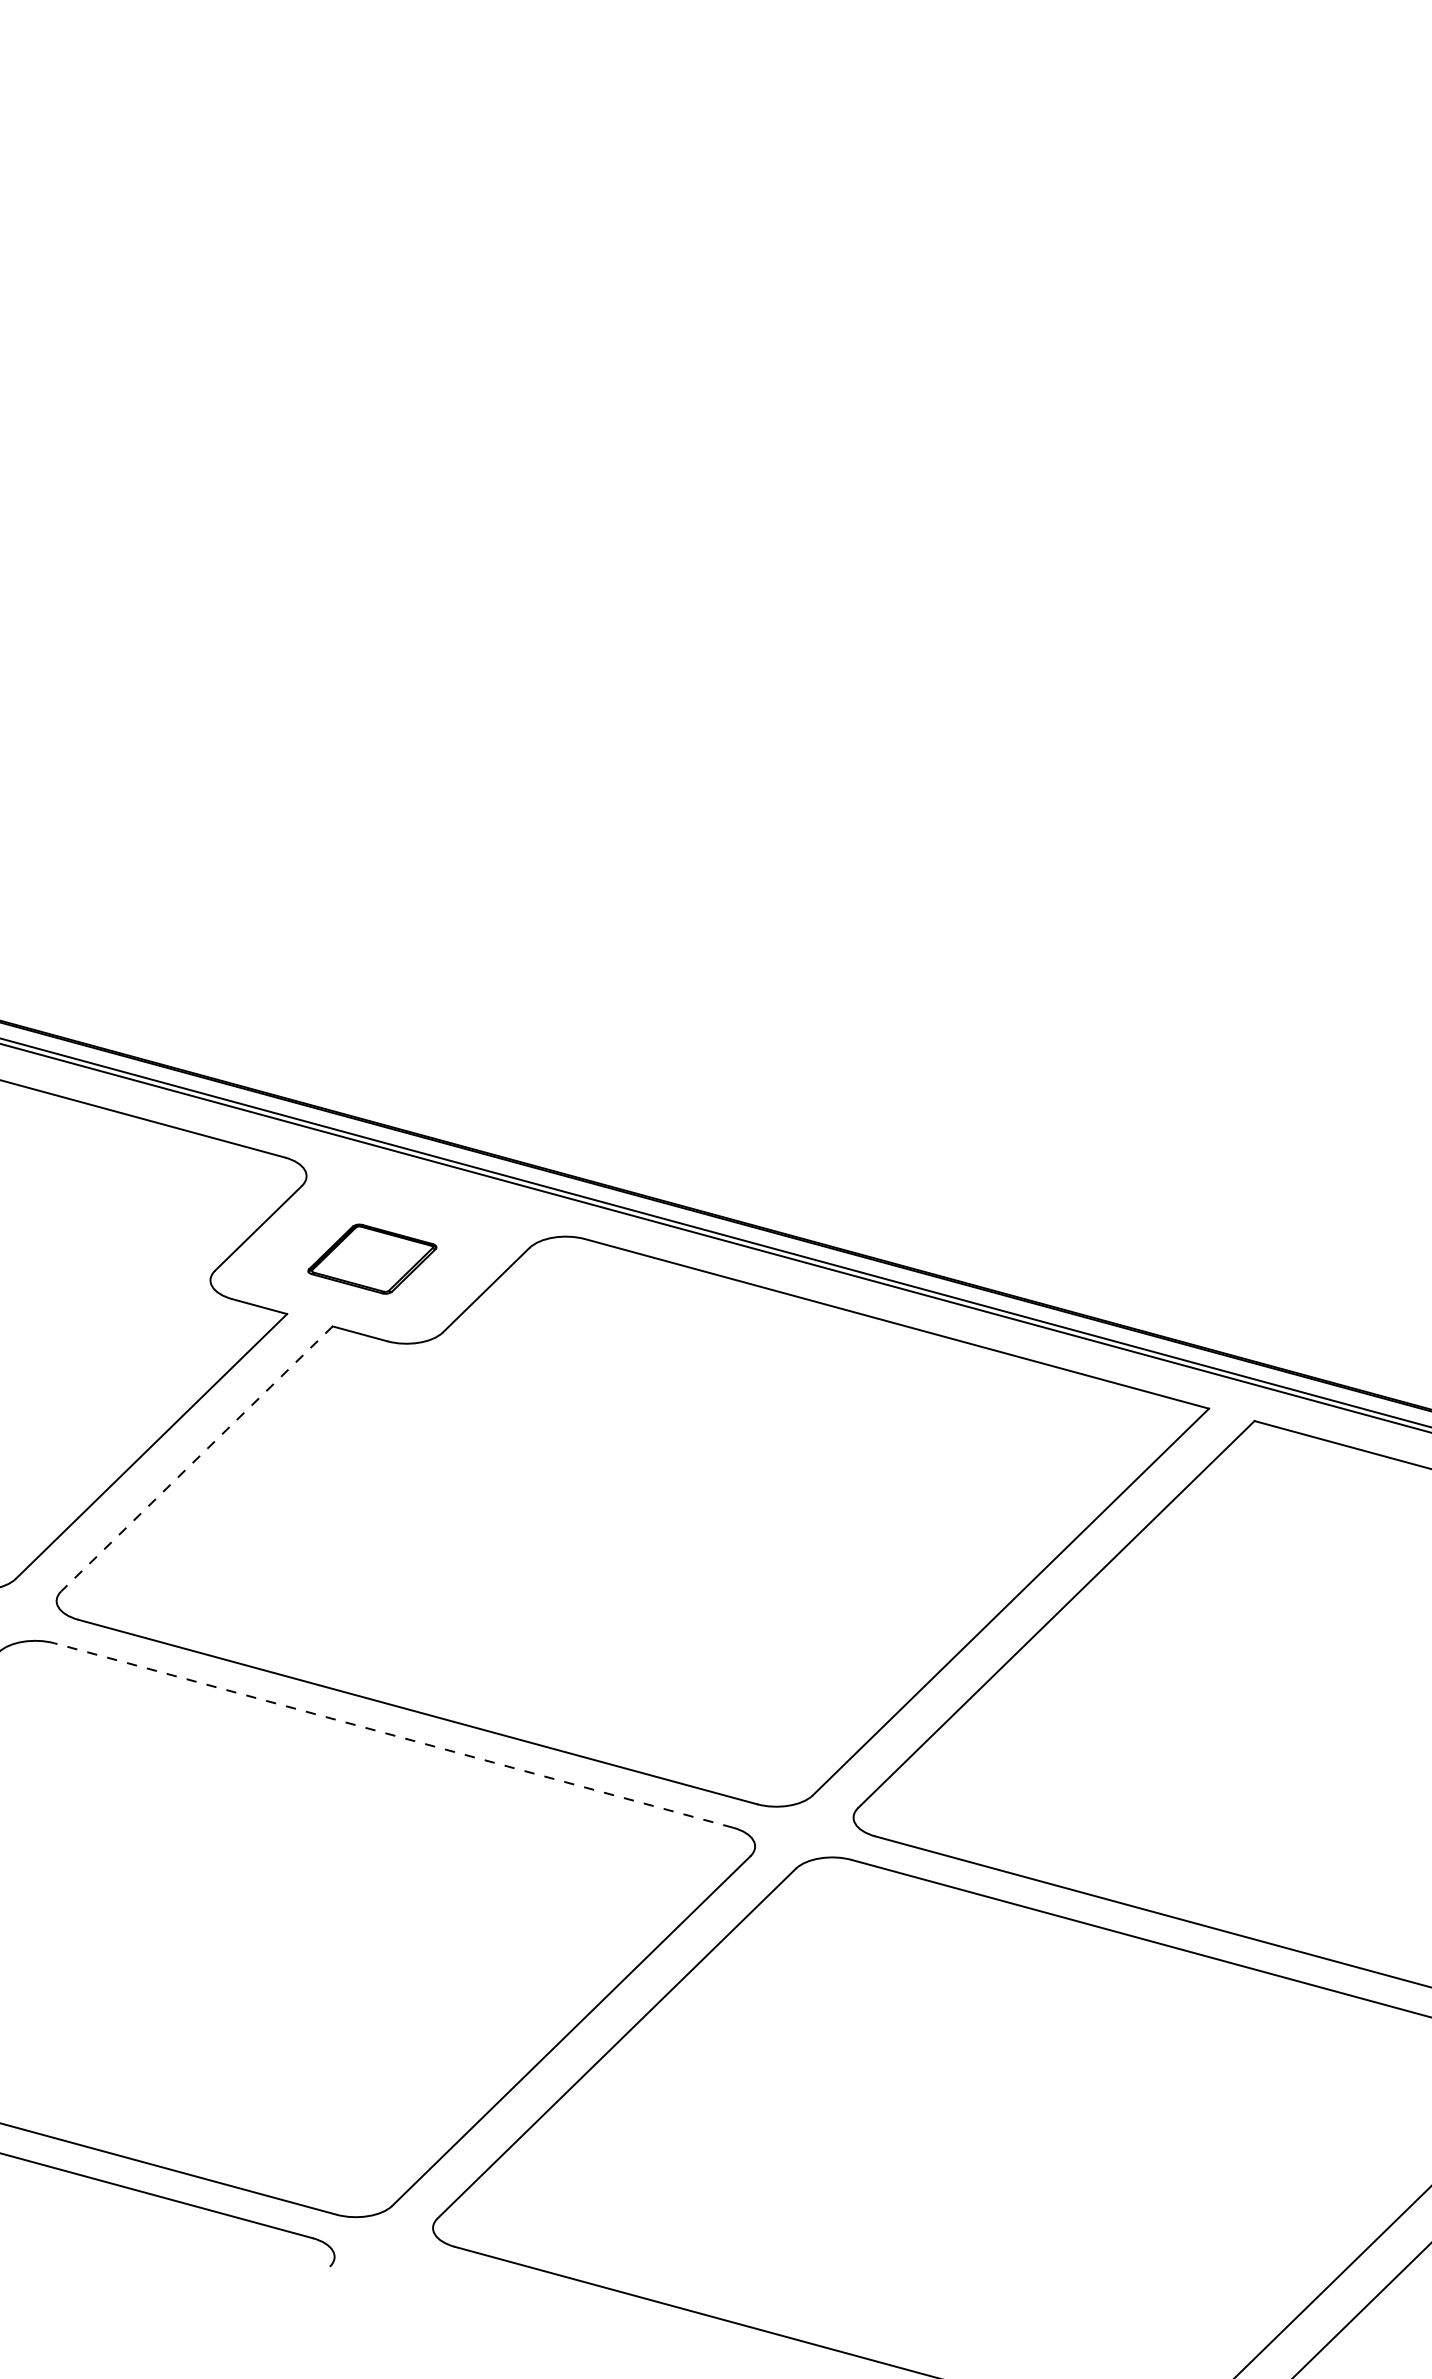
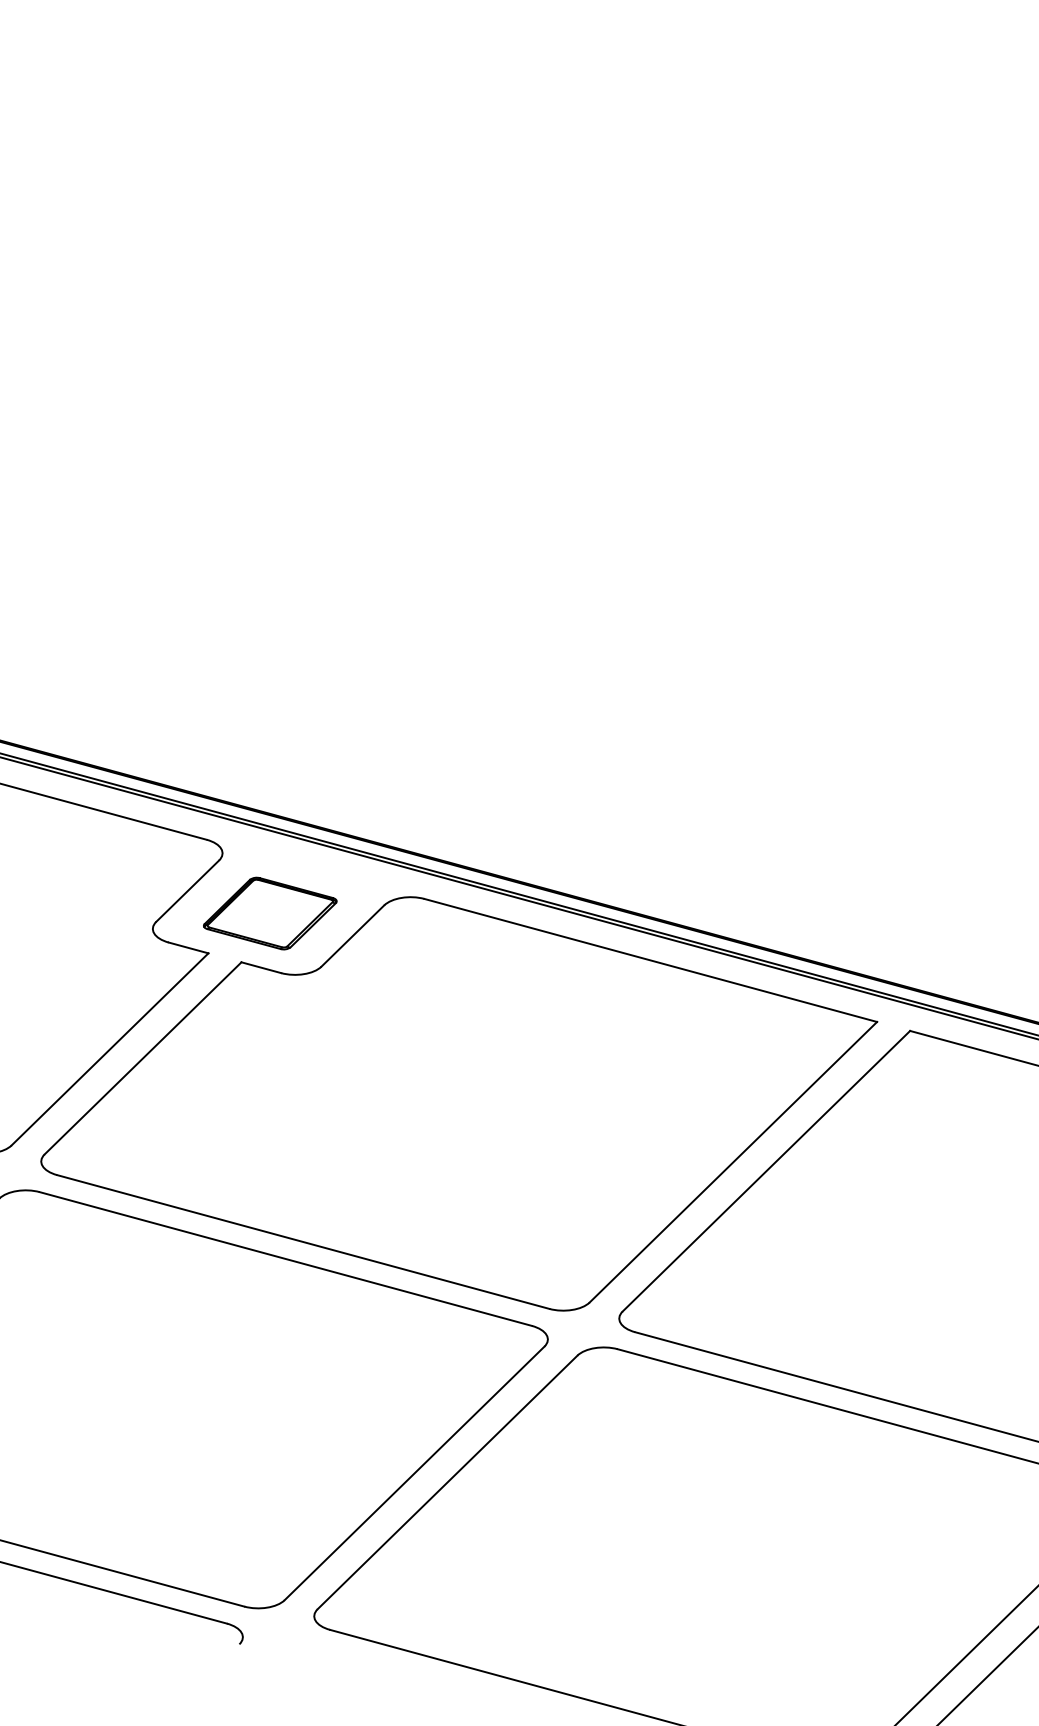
part: (372, 1258) -> (270, 913), size x1.43
line: (197, 1458) -> (143, 1058), dashed -> solid
line: (393, 1735) -> (285, 1259), dashed -> solid

